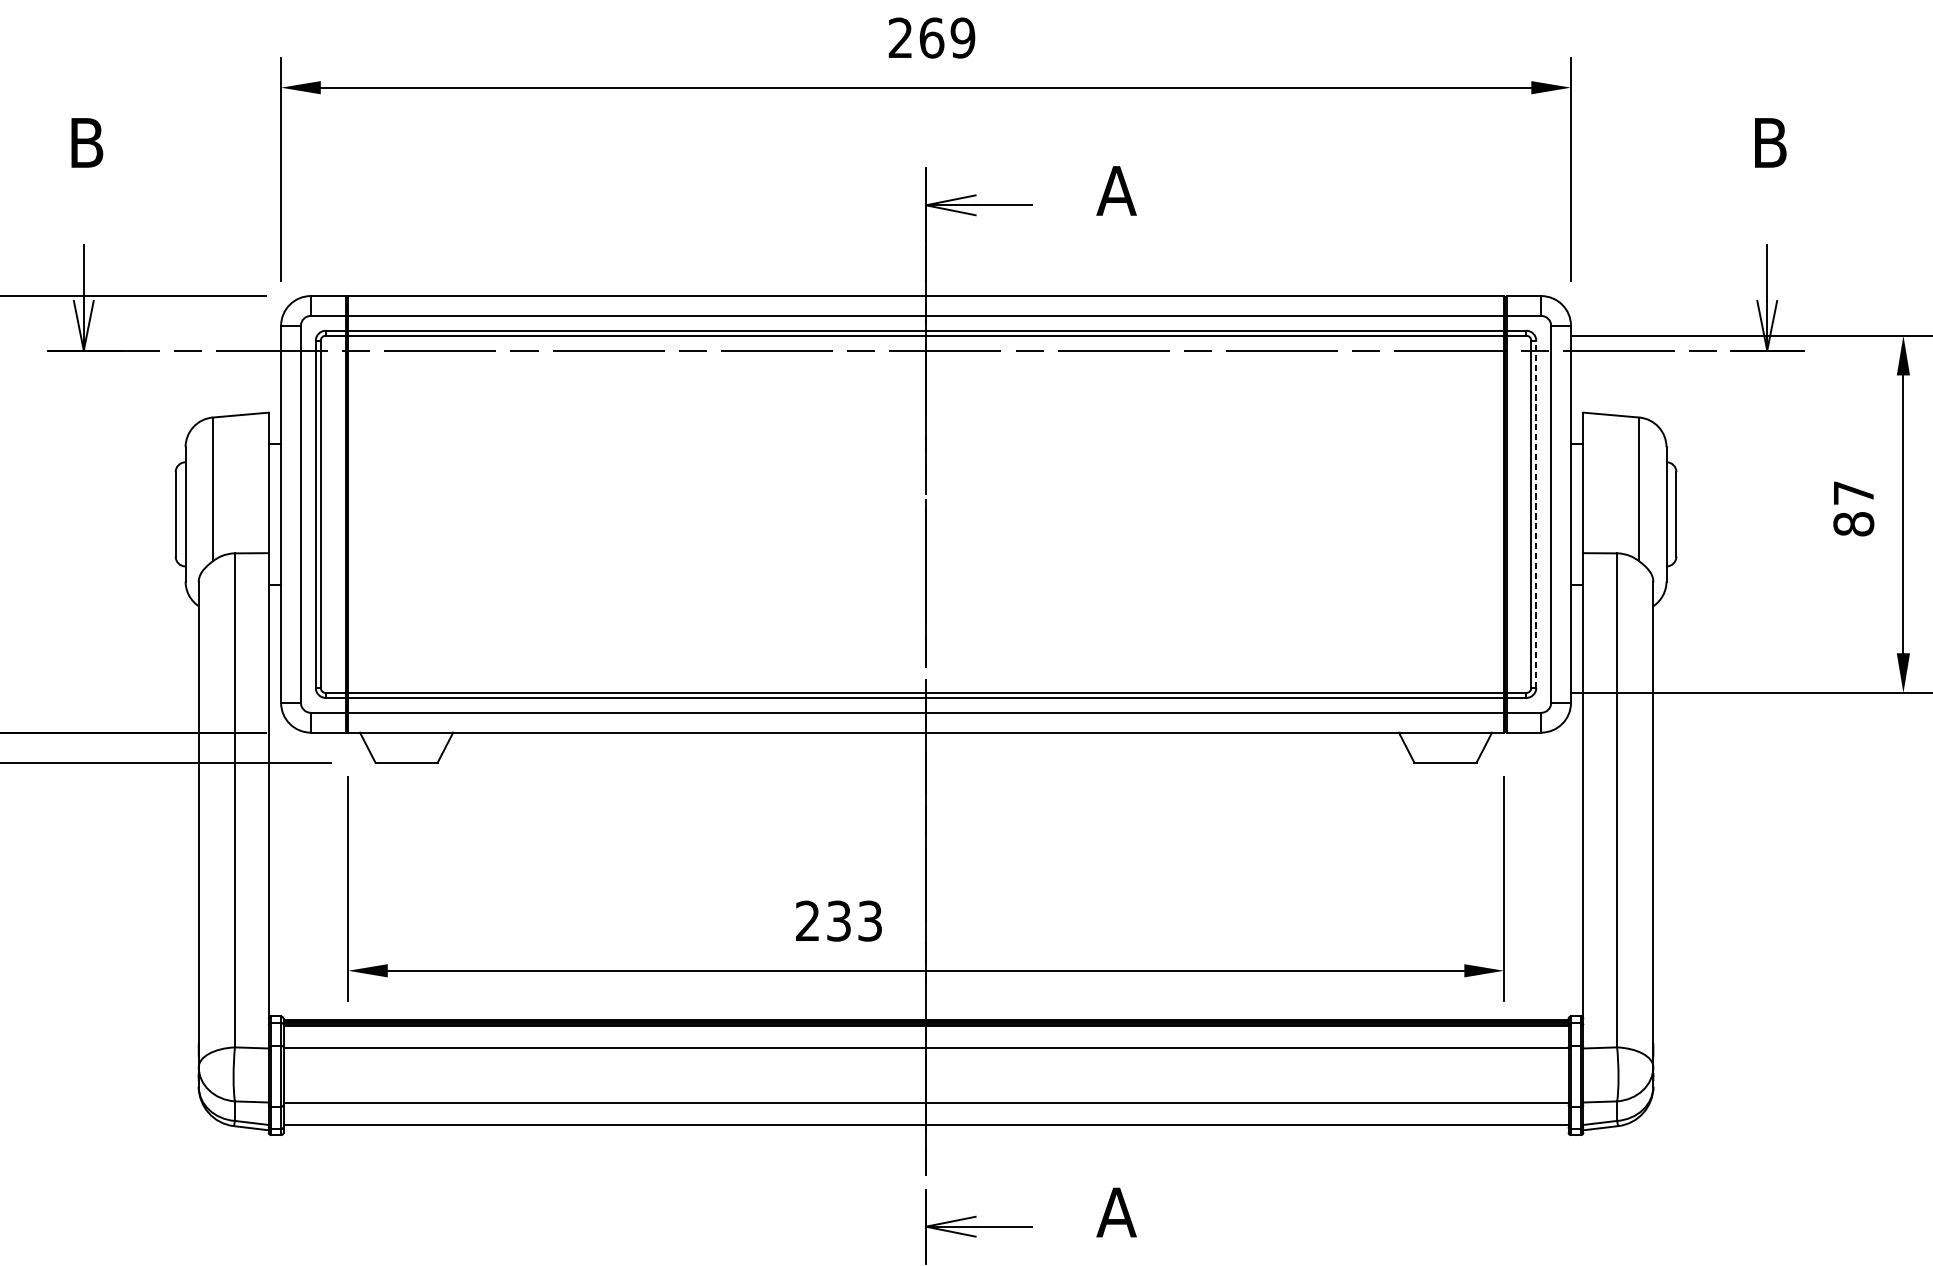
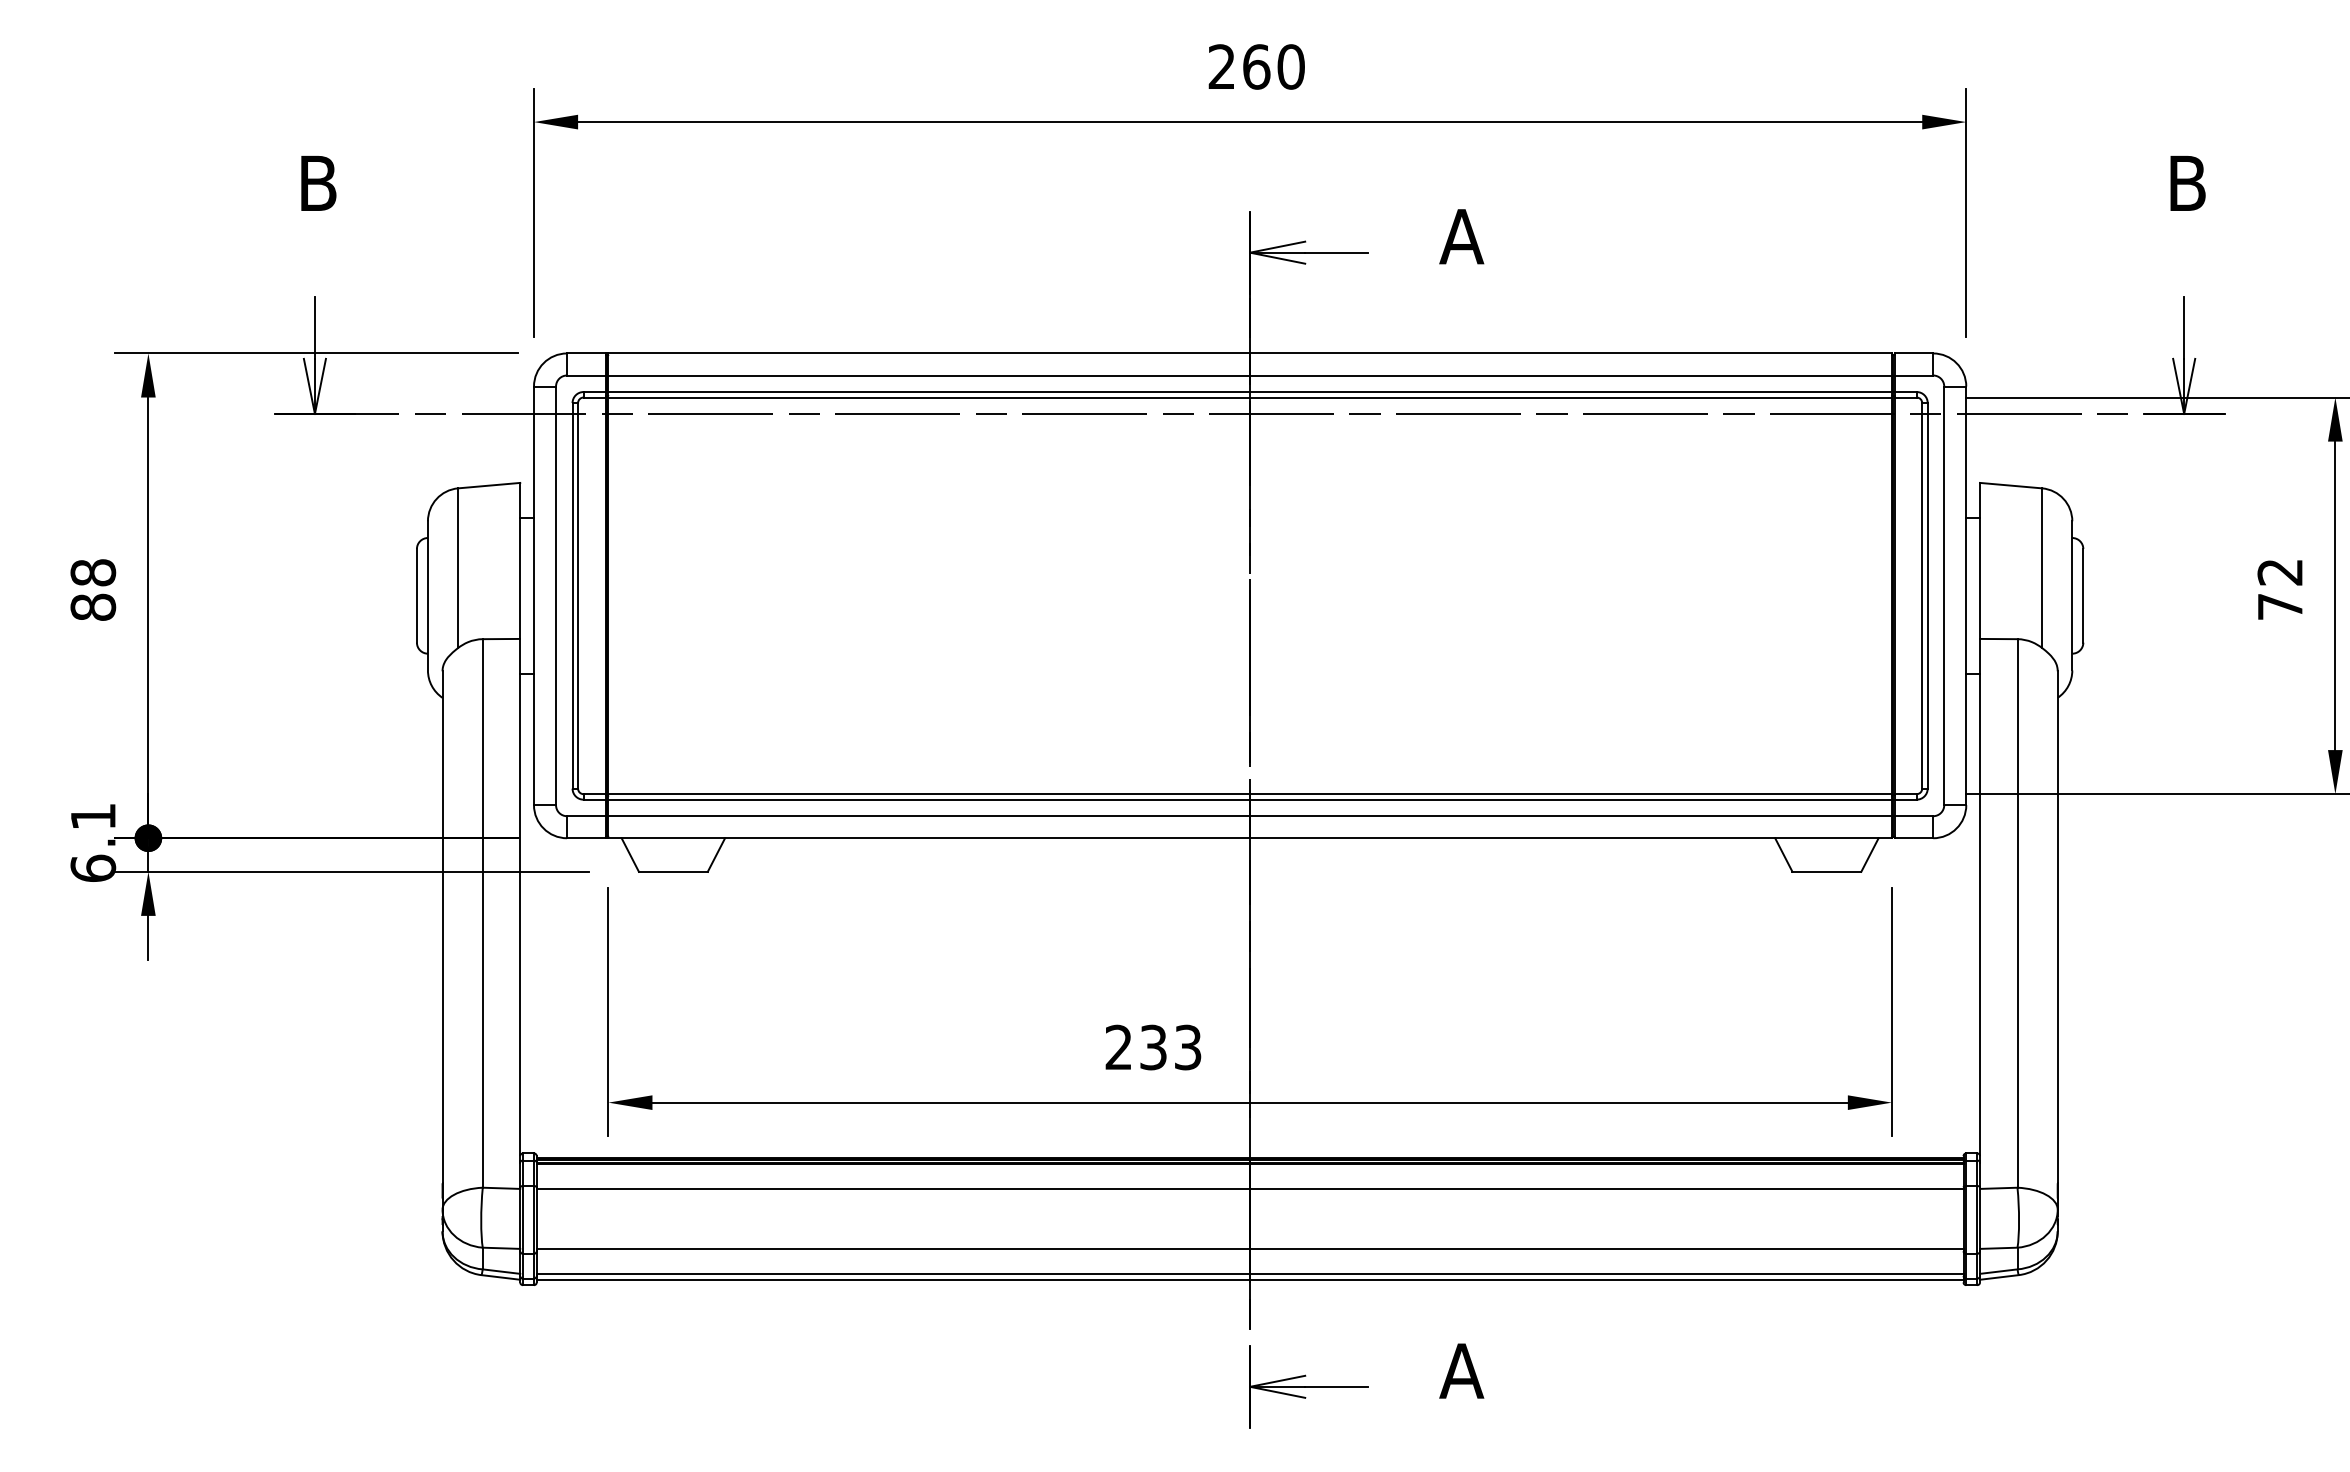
text: (962, 37) -> (1290, 66), 269 -> 260
text: (1853, 508) -> (2280, 589), 87 -> 72
line: (1536, 514) -> (1927, 595), dashed -> solid
line: (925, 1130) -> (1249, 1279), added

